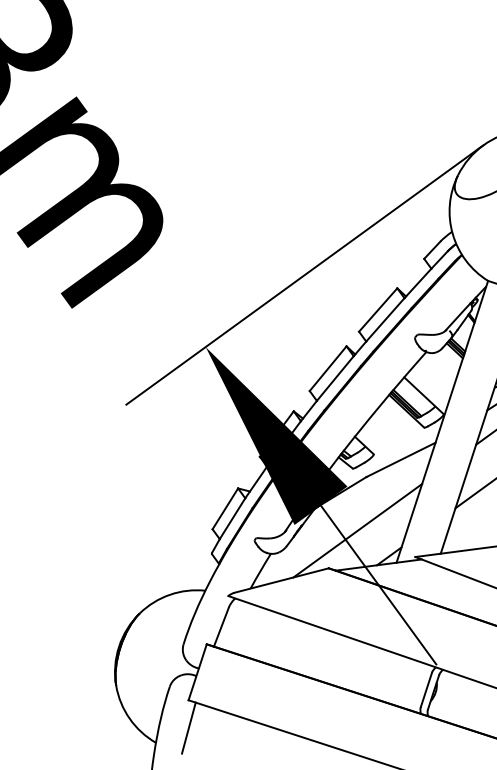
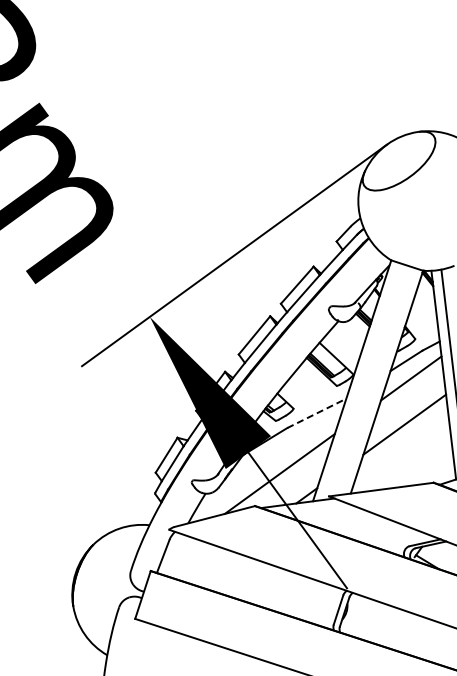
line: (400, 460) -> (316, 413), solid -> dashed
line: (188, 727) -> (135, 642), removed

